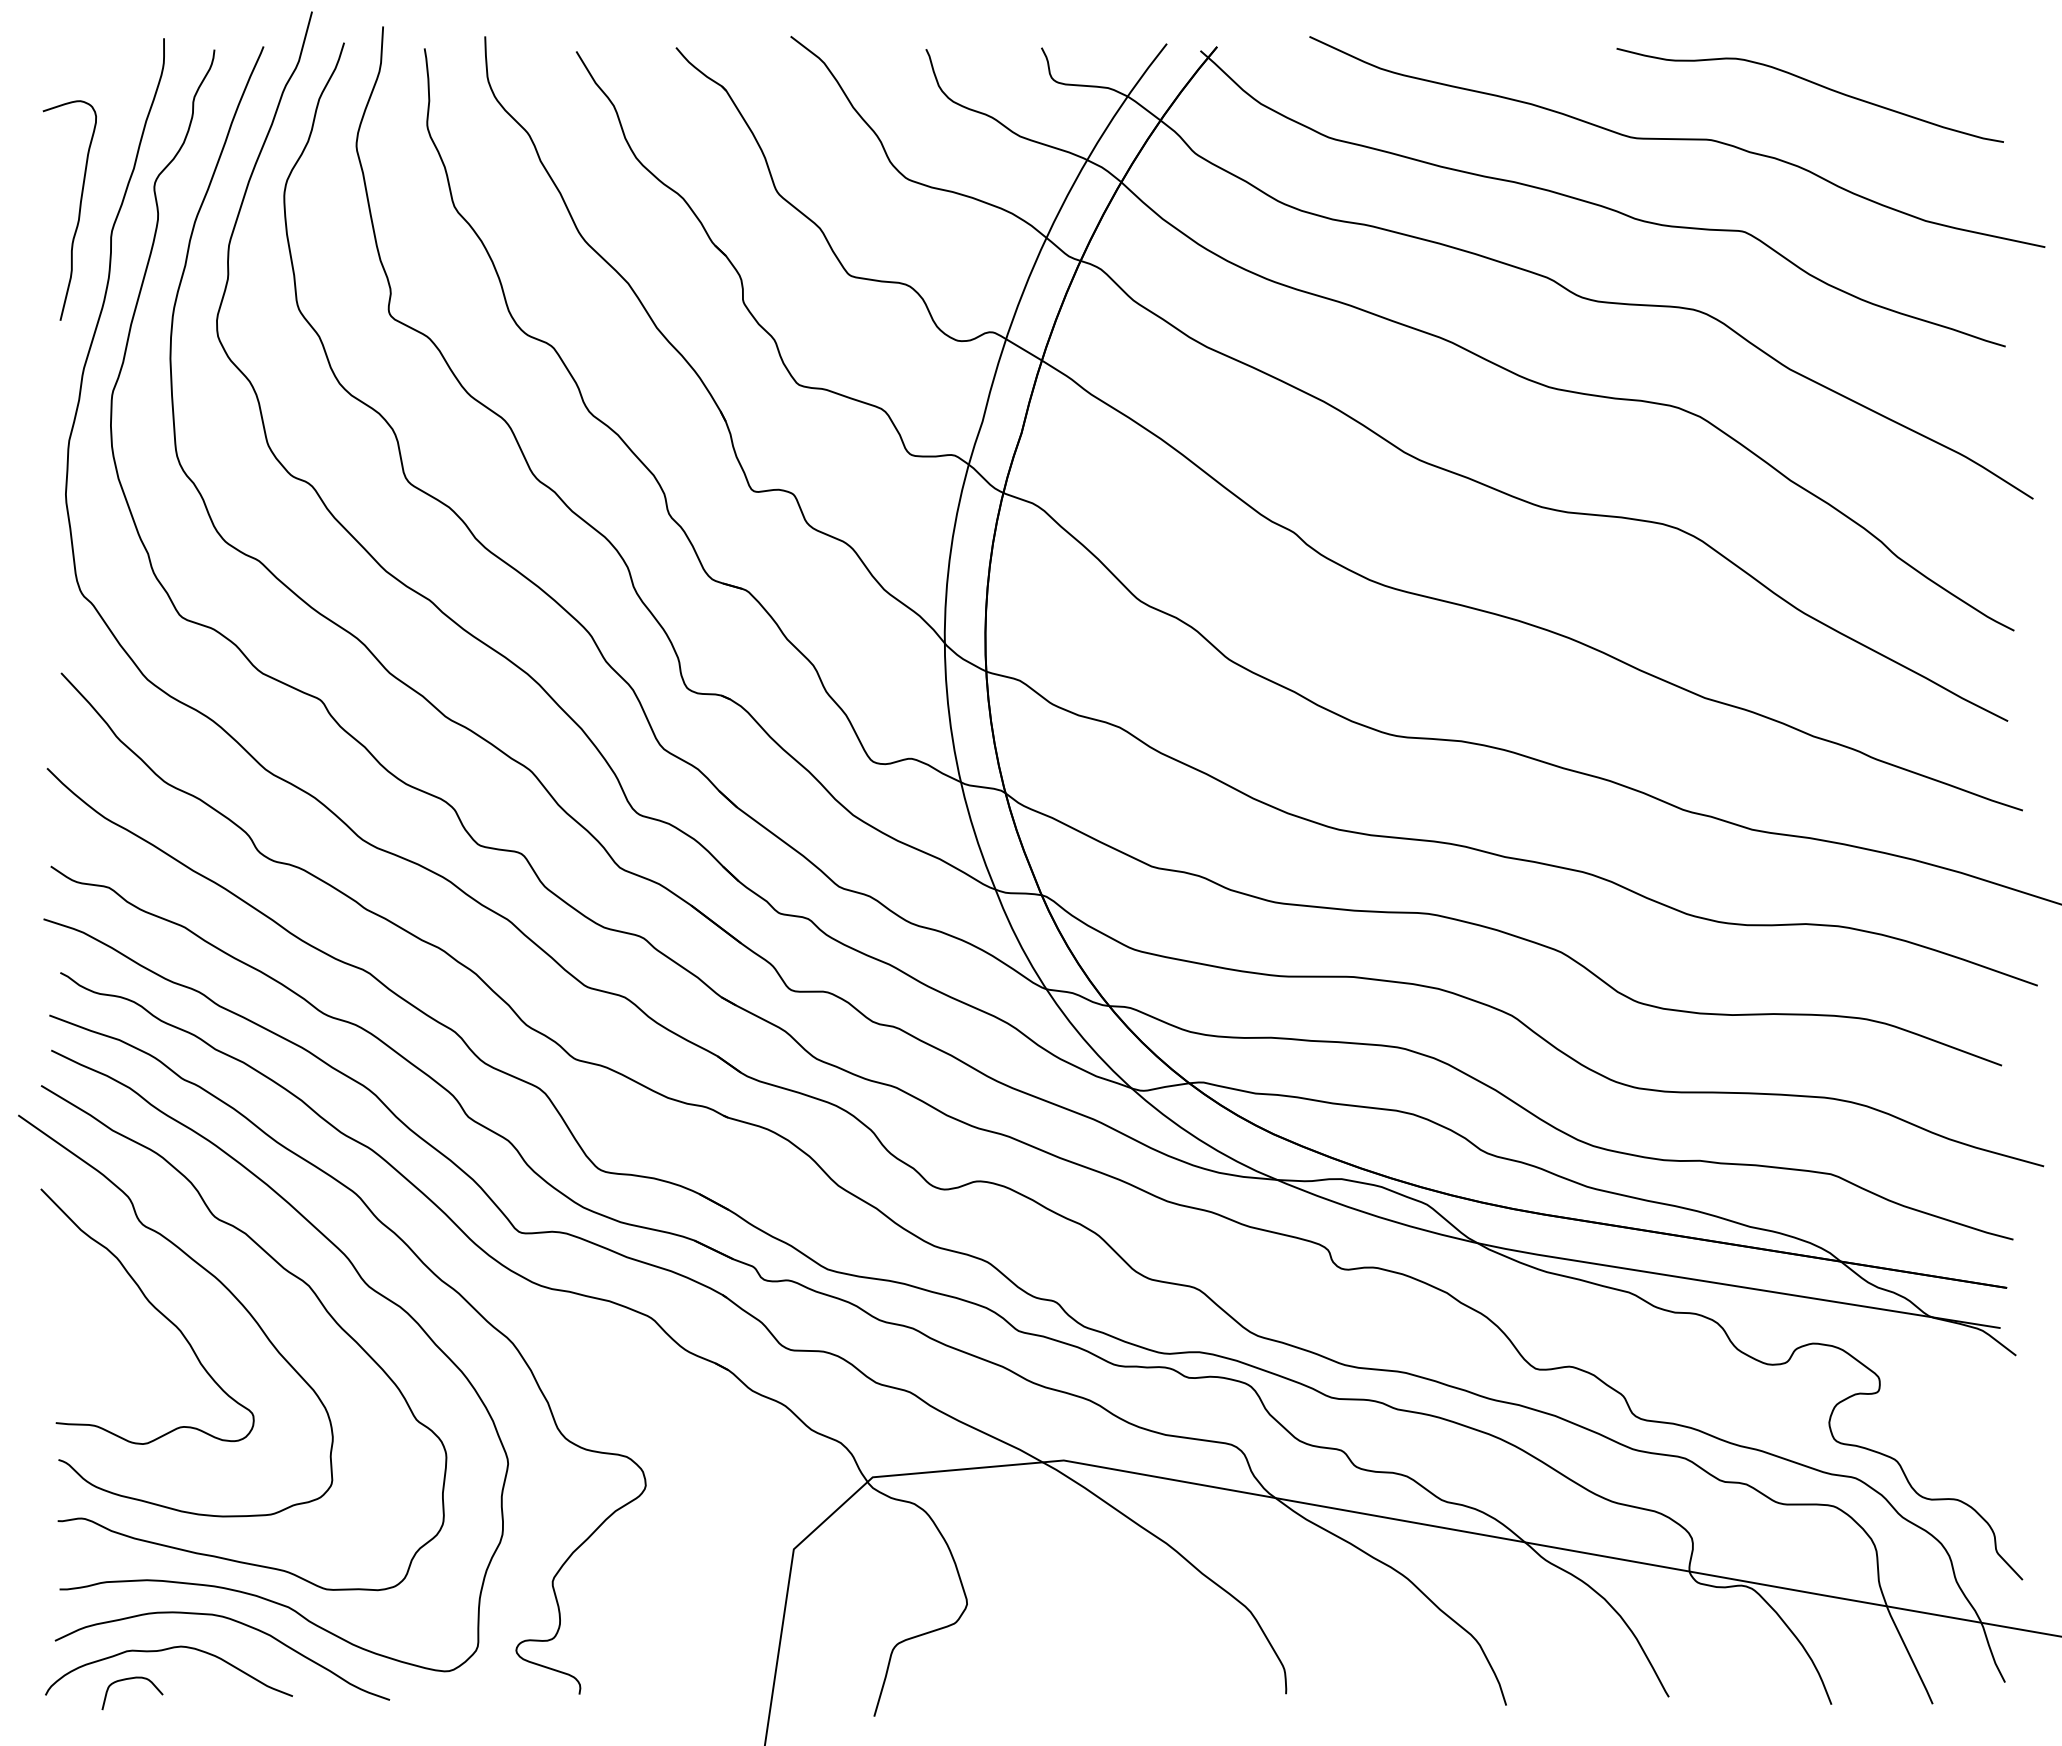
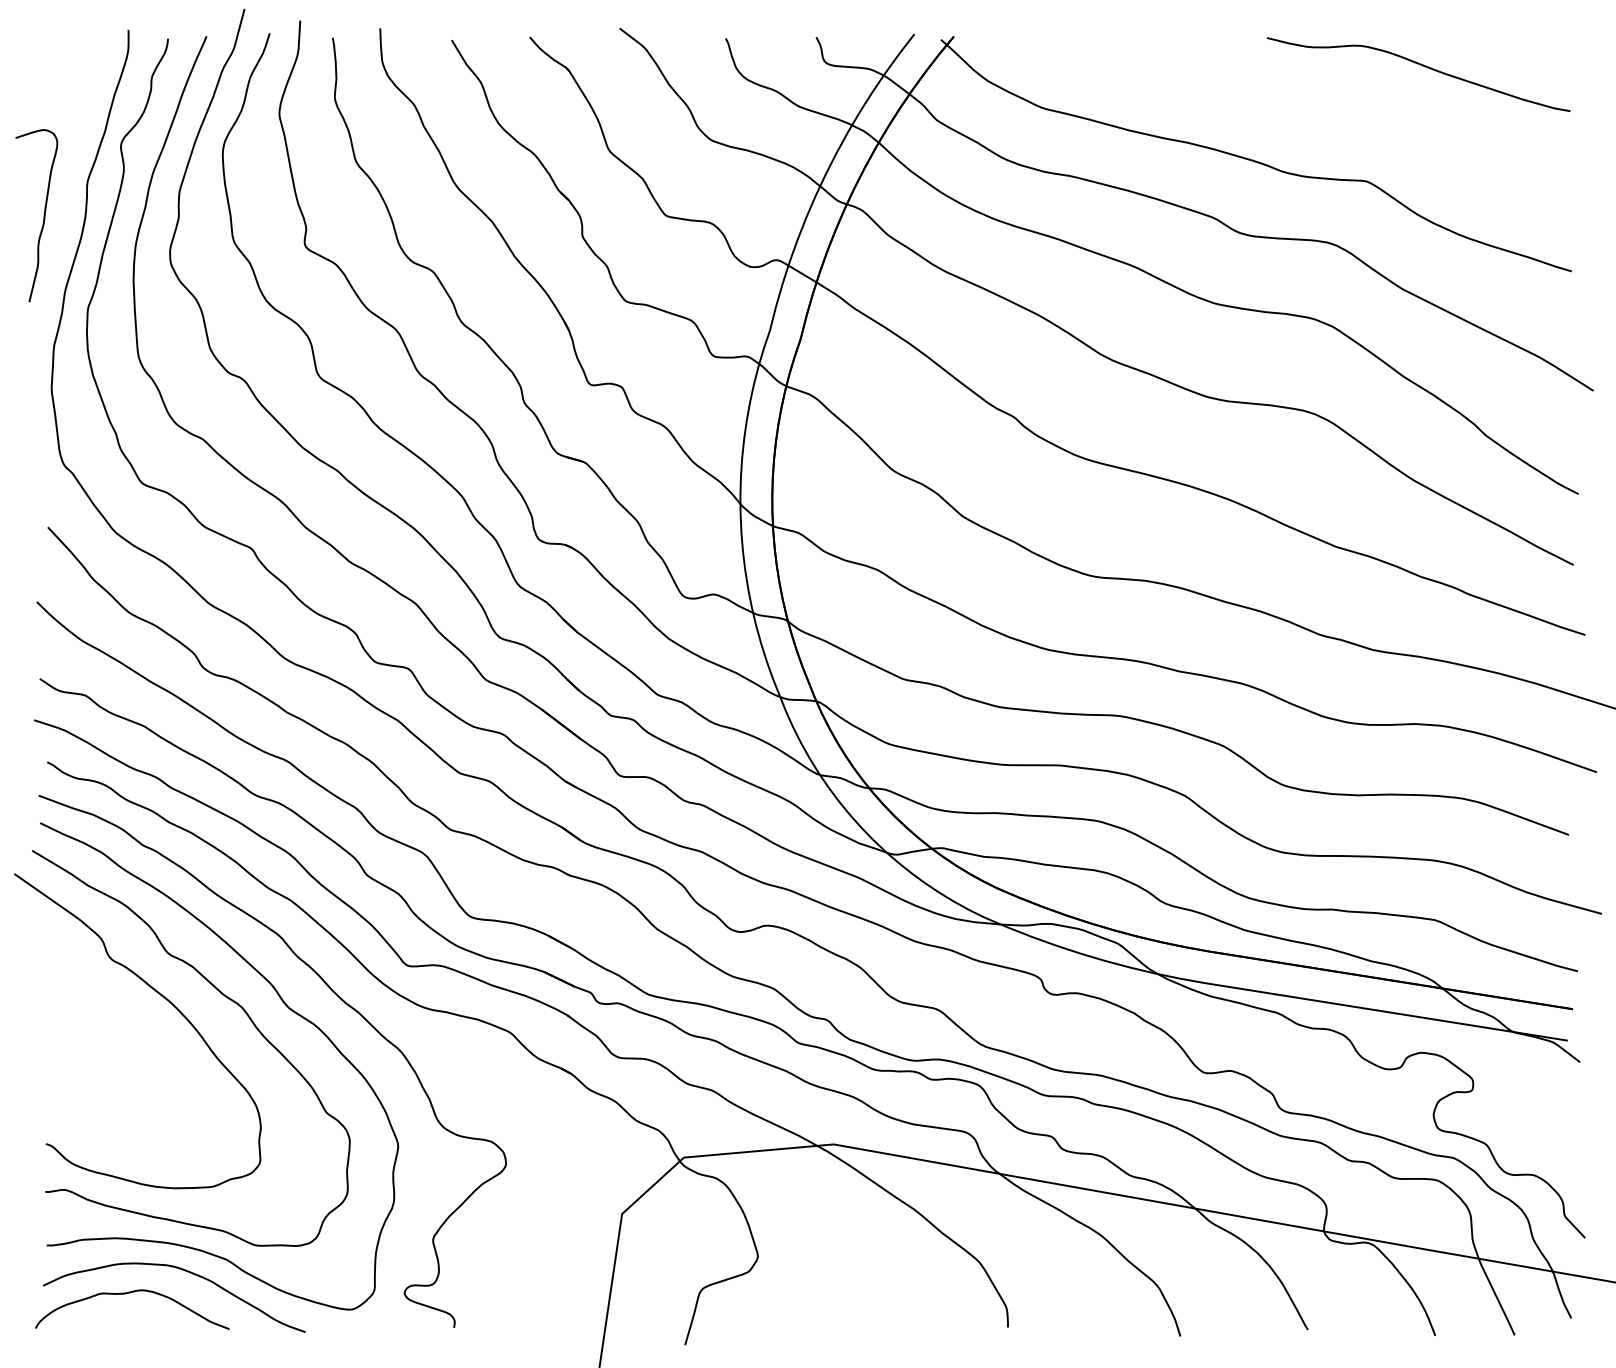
curve: (1677, 140) -> (1314, 109), removed
curve: (78, 212) -> (43, 217), moved
curve: (154, 1308) -> (121, 1025), removed
curve: (131, 1679) -> (103, 1316), removed

